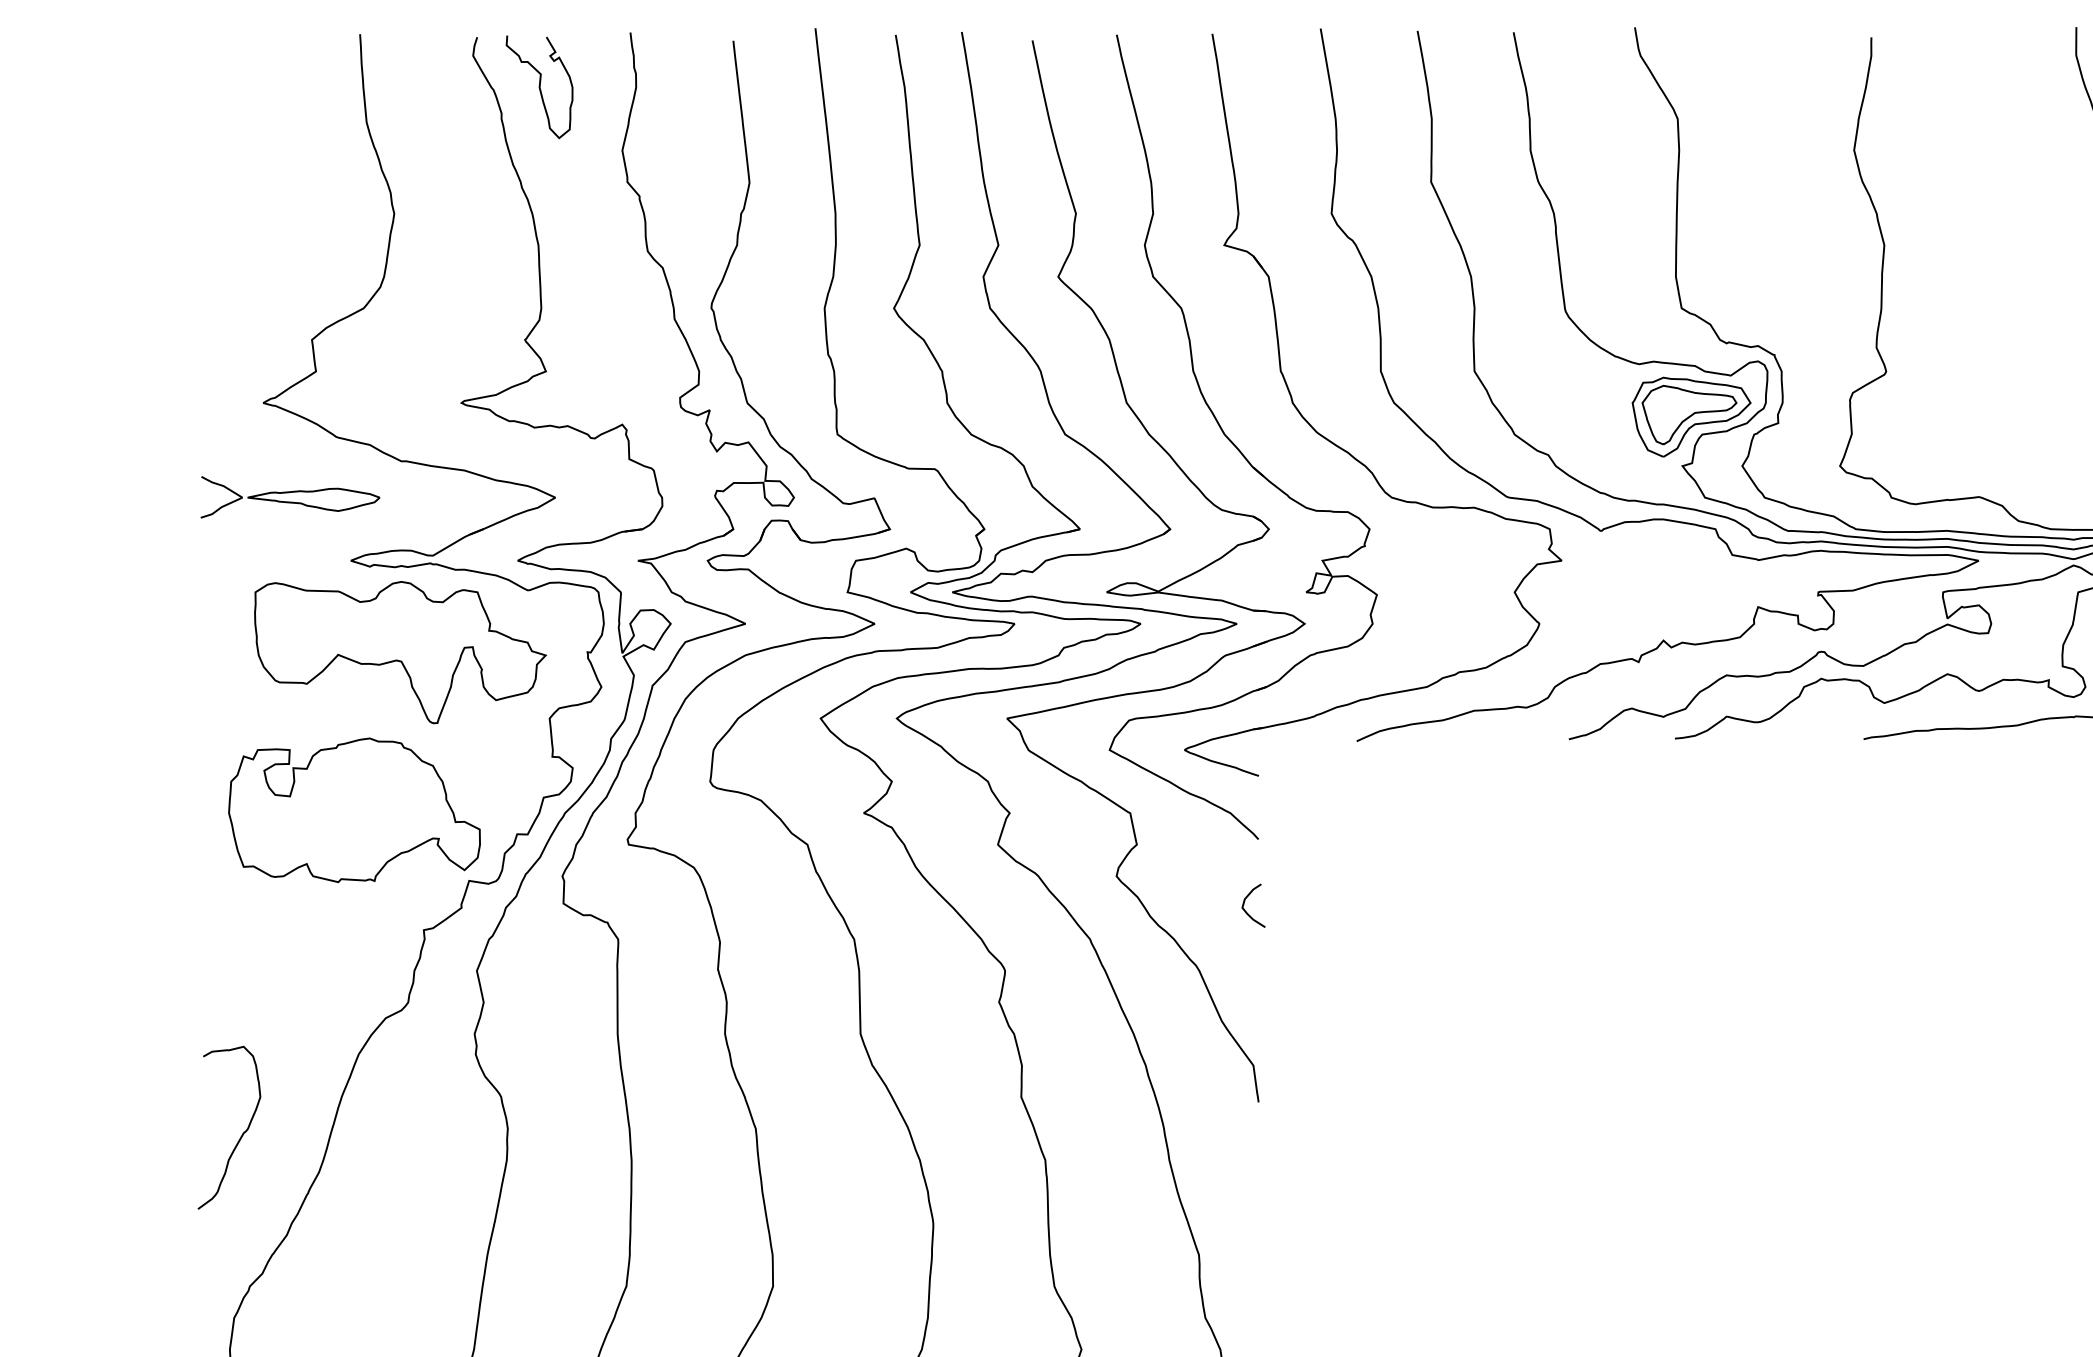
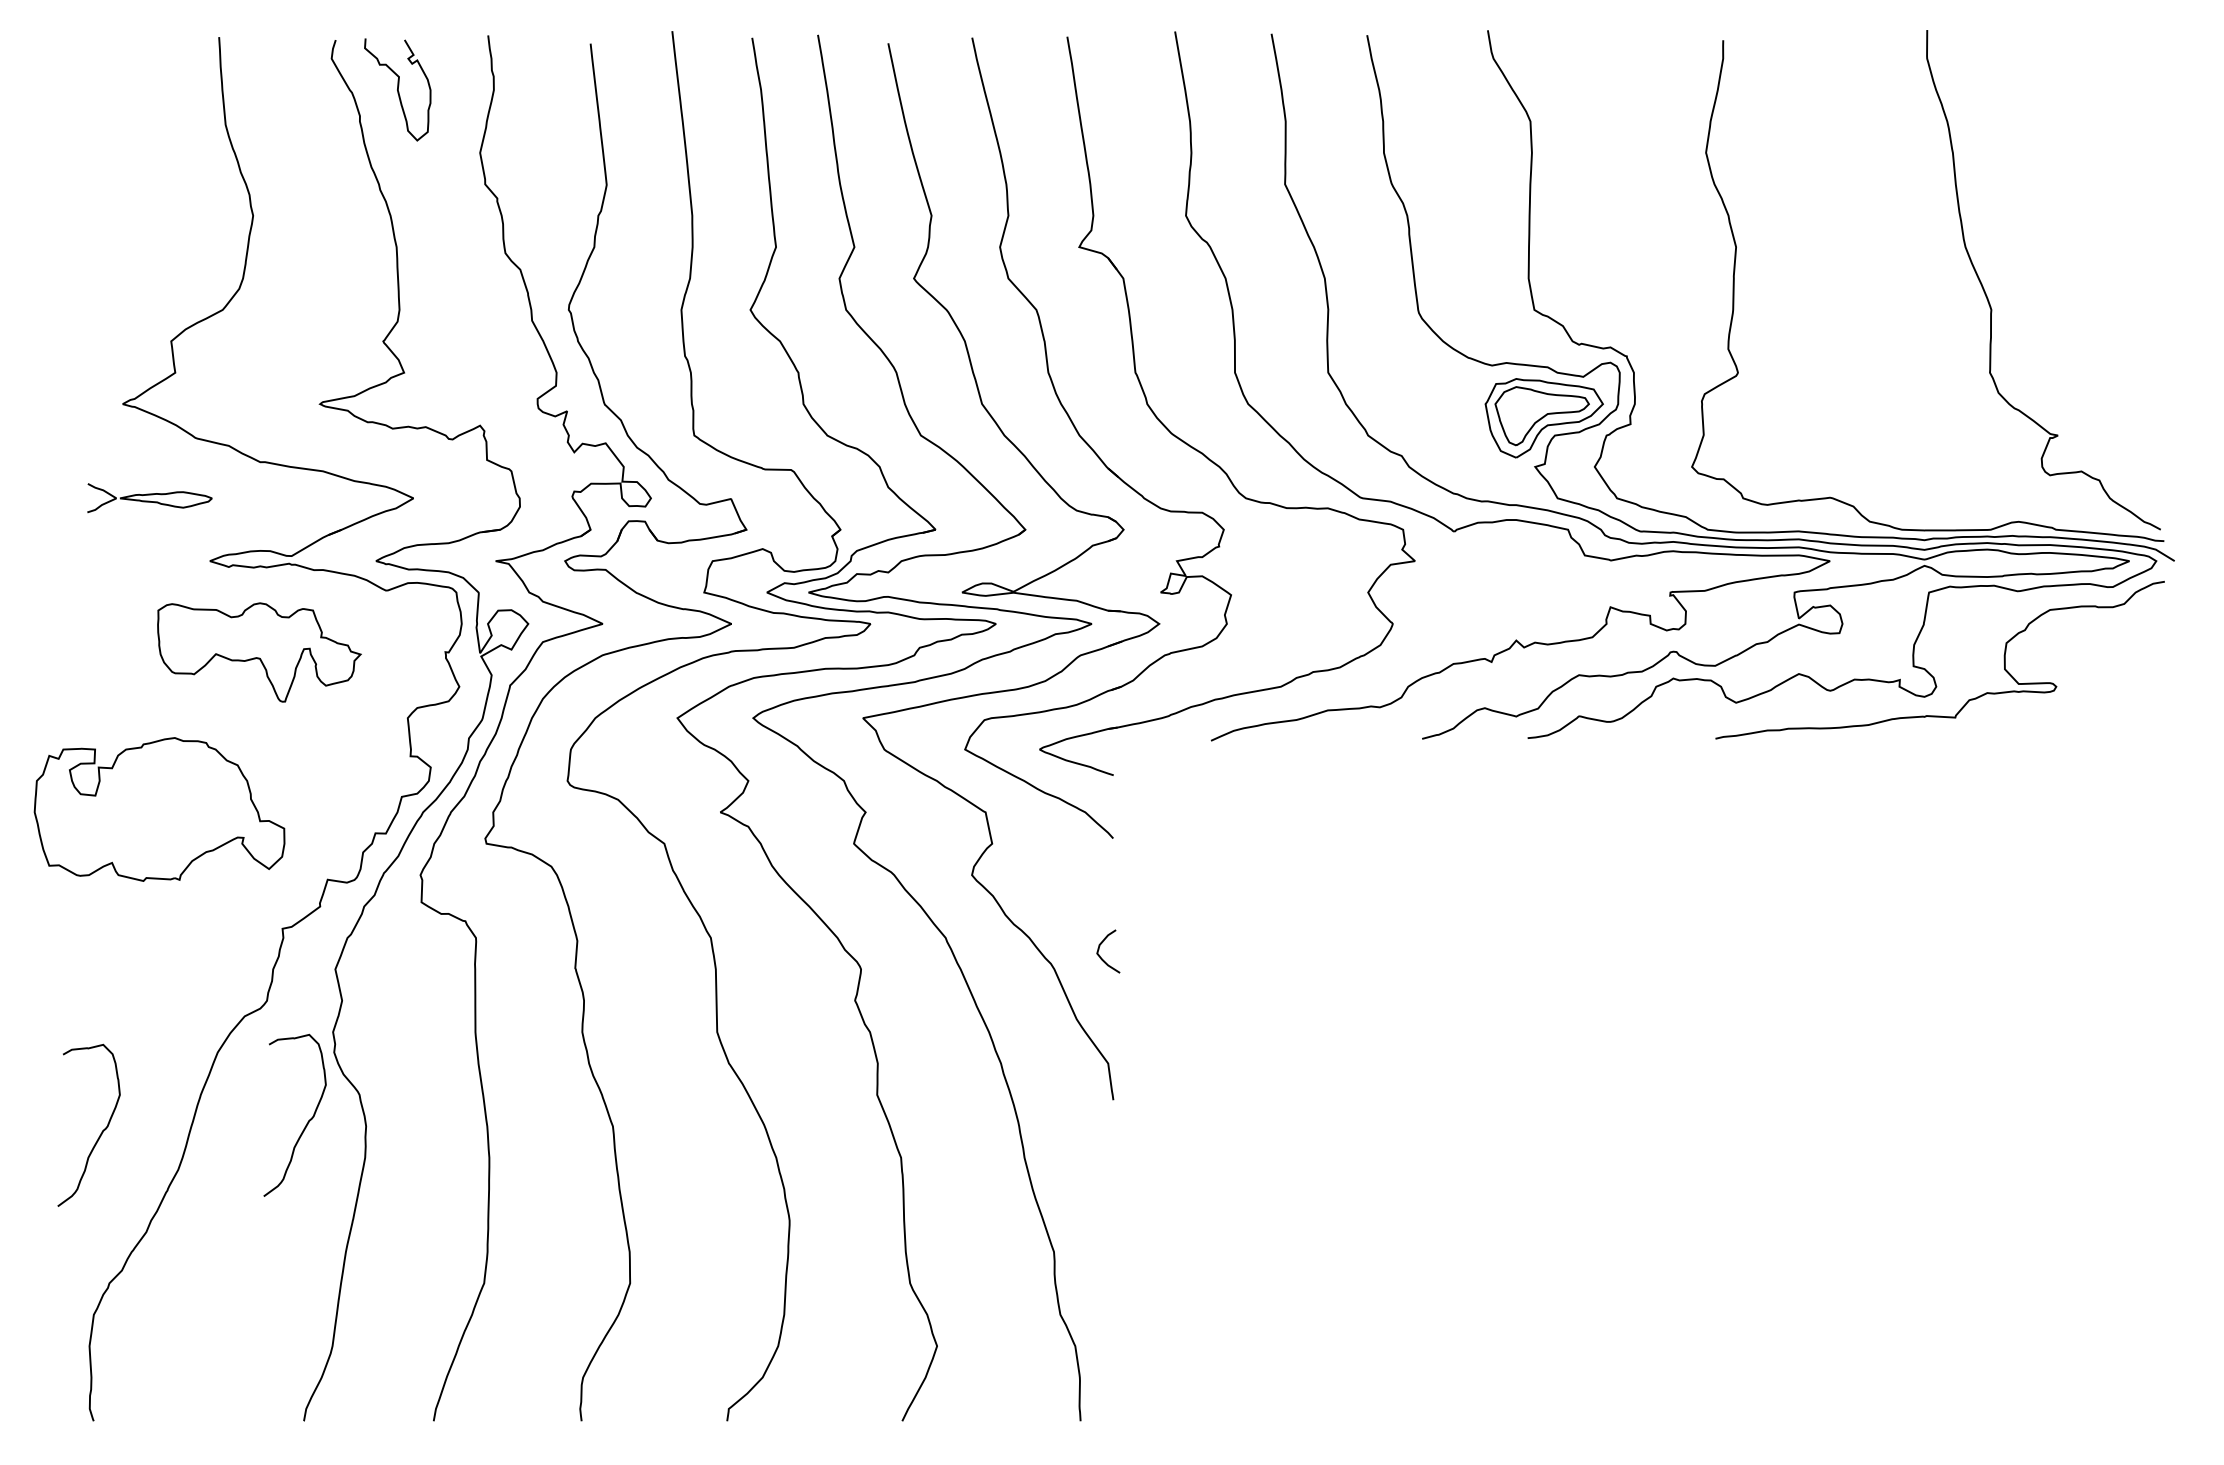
part: (290, 497) -> (149, 498), size x0.7
part: (400, 652) -> (259, 652), size x0.7
part: (354, 810) -> (159, 809), moved
curve: (1245, 909) -> (1100, 955), moved
curve: (448, 1123) -> (307, 1121), added

